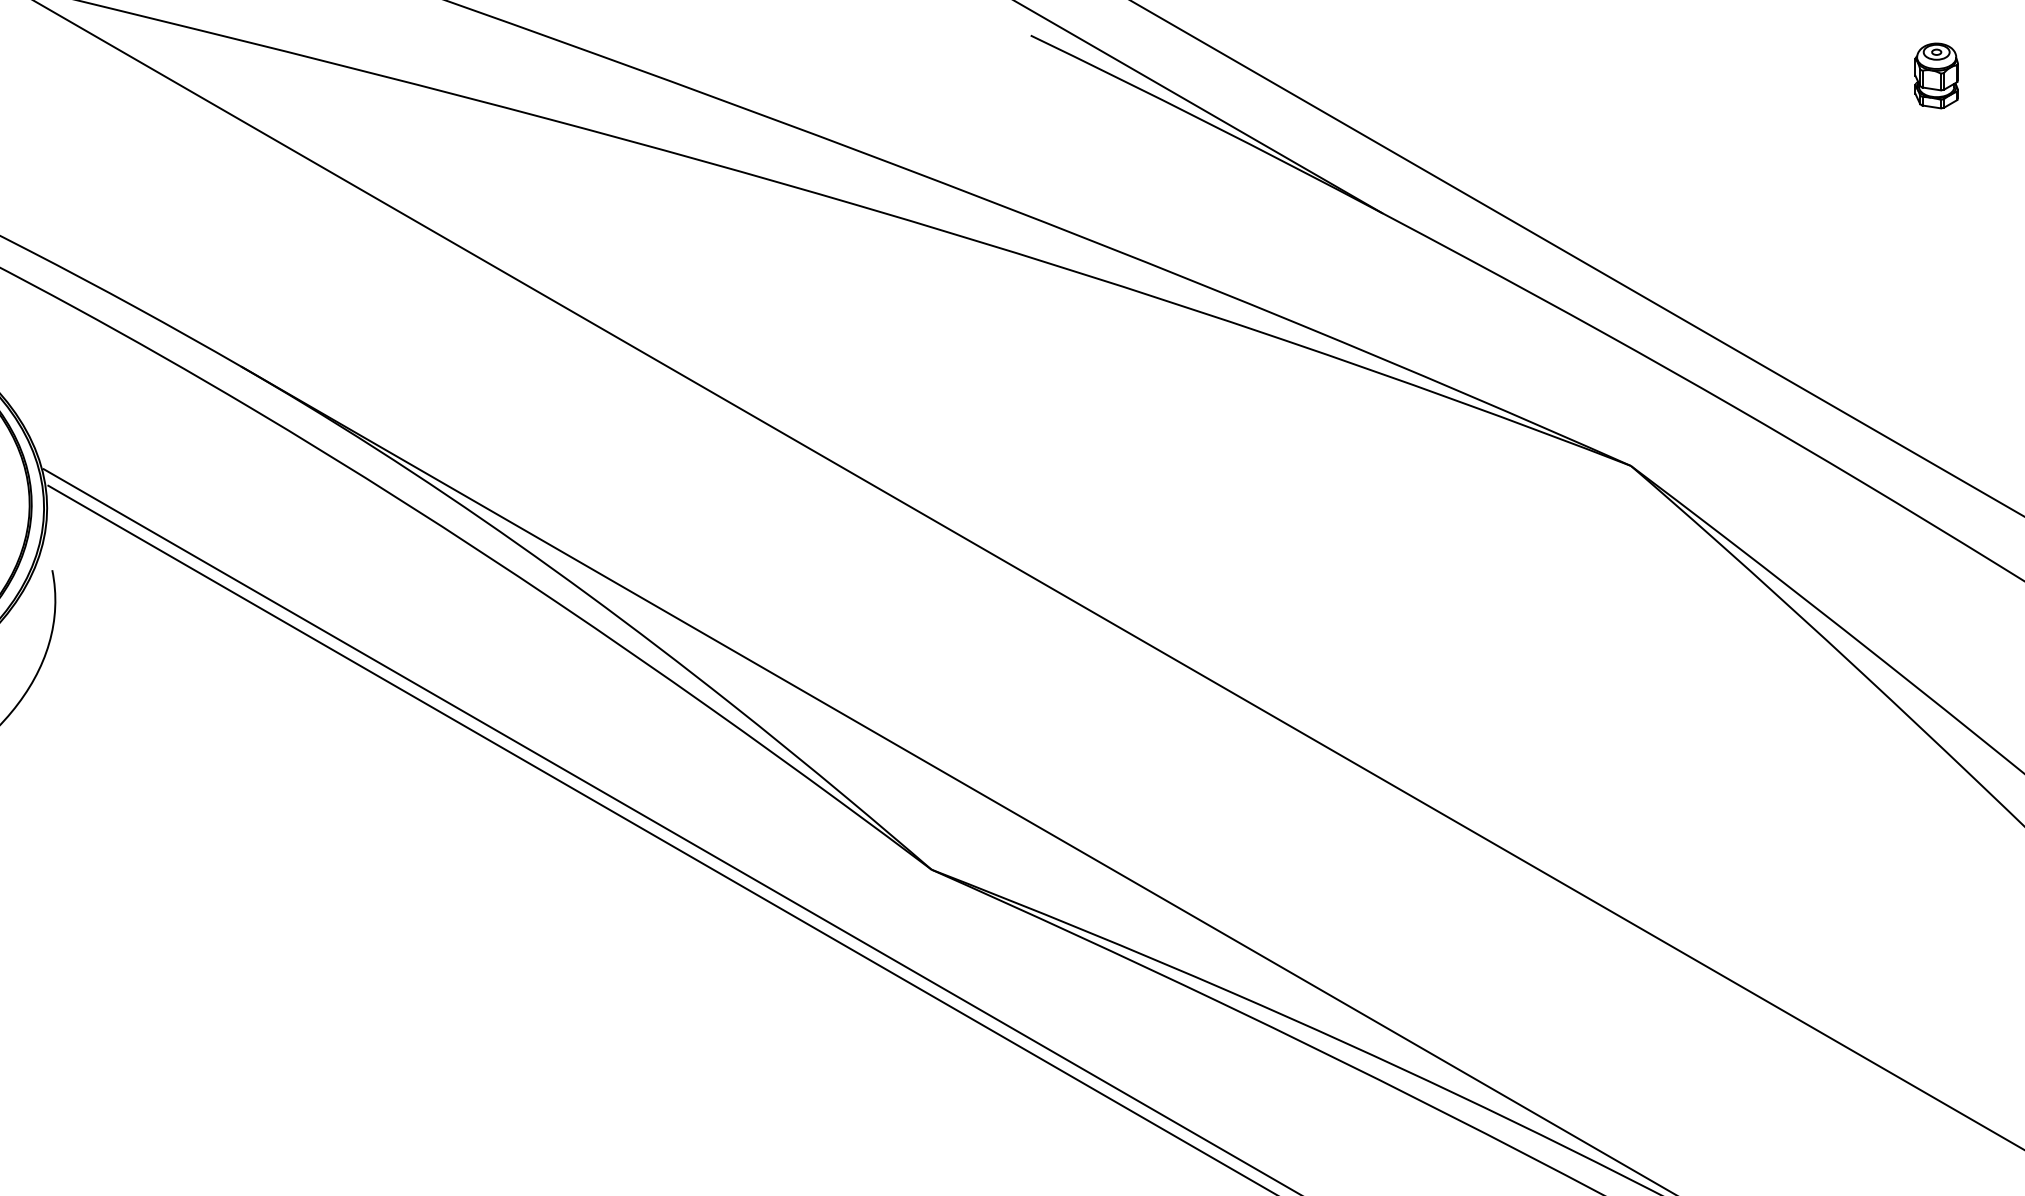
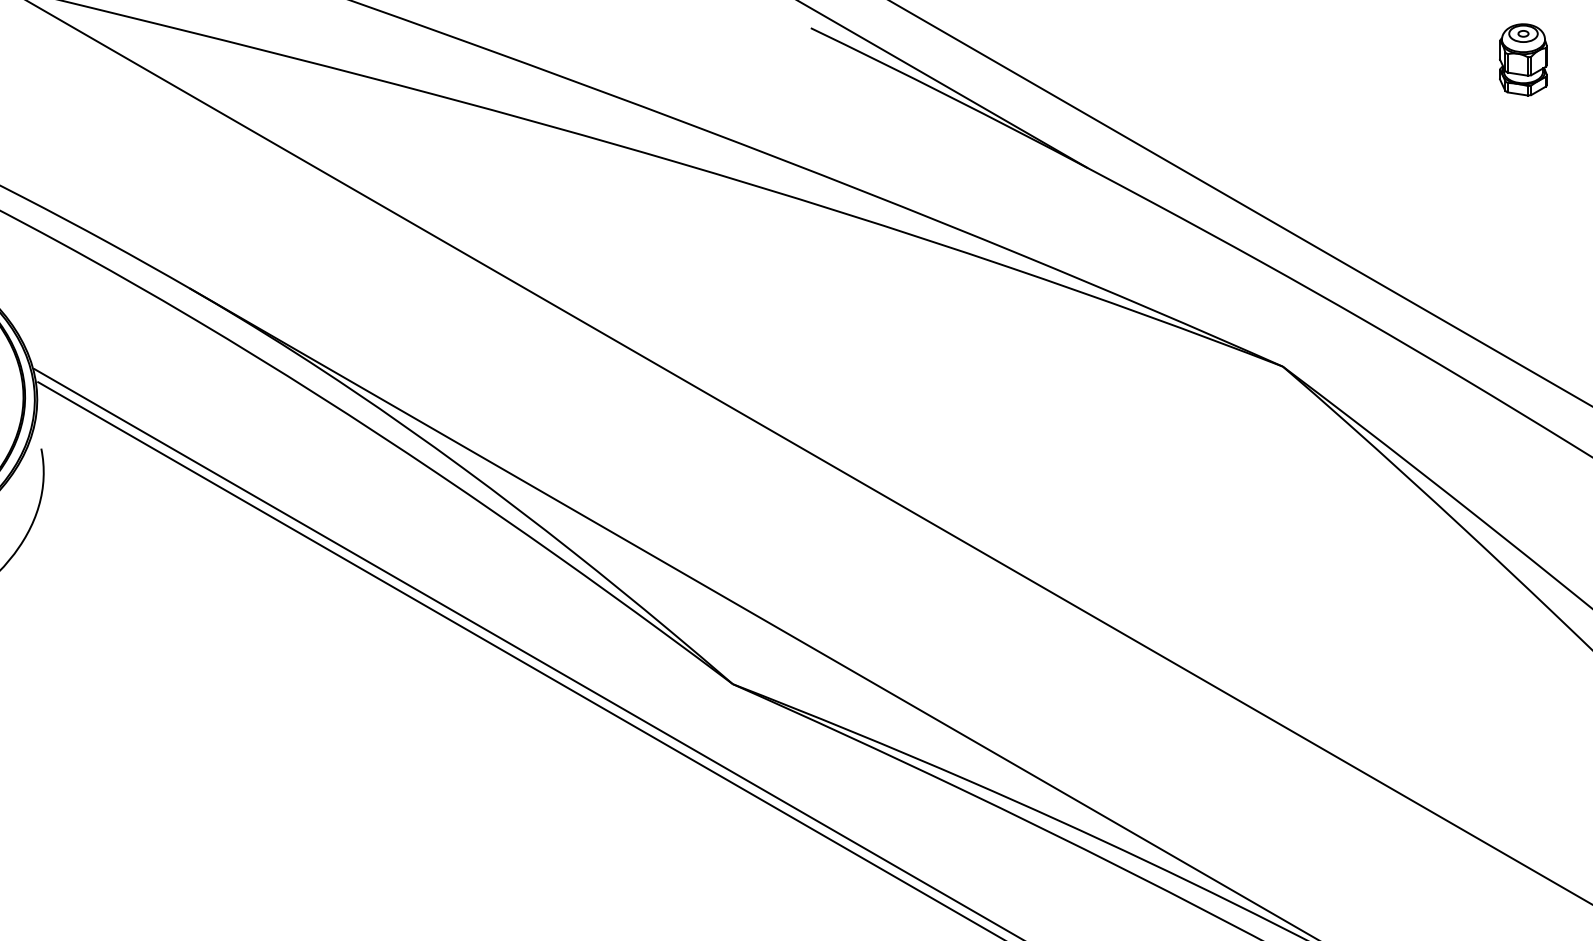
part: (1935, 75) -> (1522, 59), size x1.4

